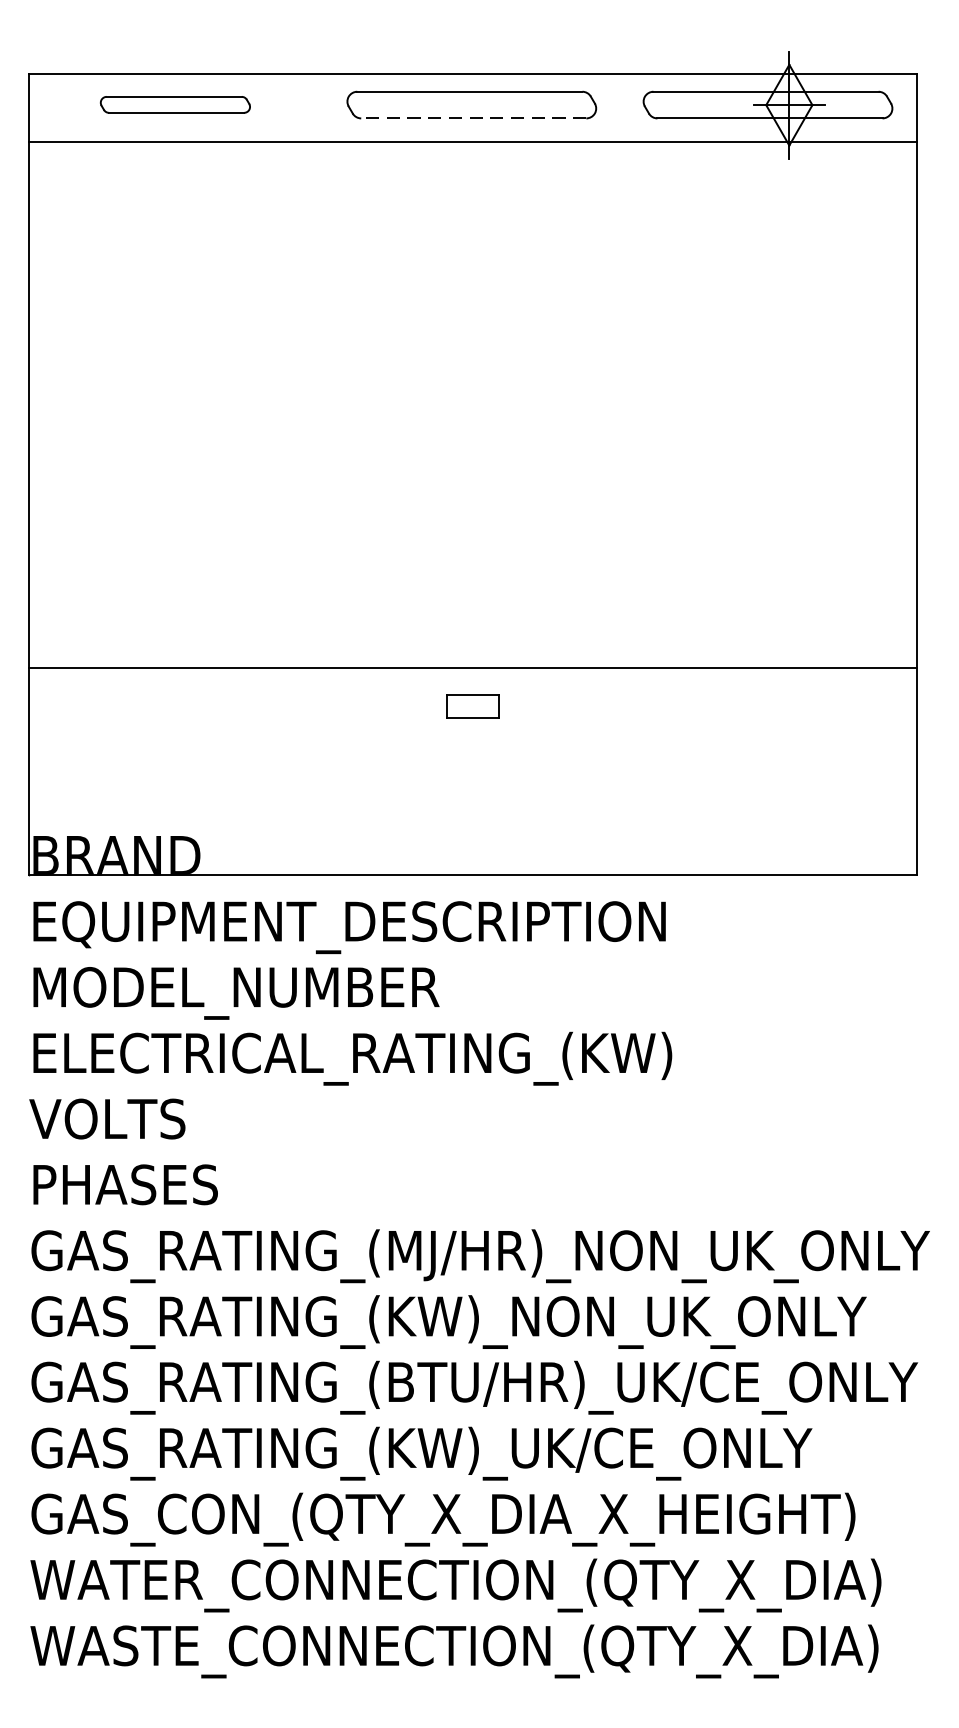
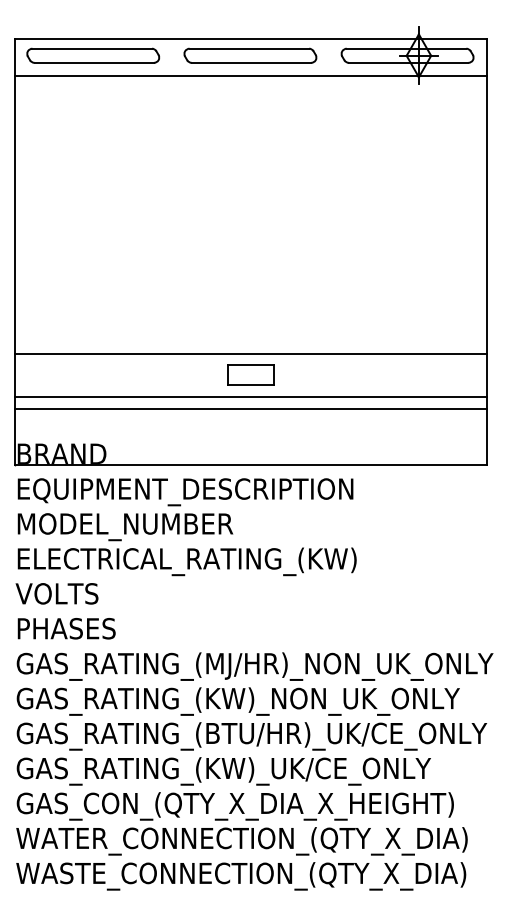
part: (174, 104) -> (92, 55), size x1.67
line: (473, 117) -> (251, 62), dashed -> solid
part: (471, 705) -> (250, 374), size x1.67
line: (471, 749) -> (250, 397), added
line: (471, 769) -> (250, 408), added

